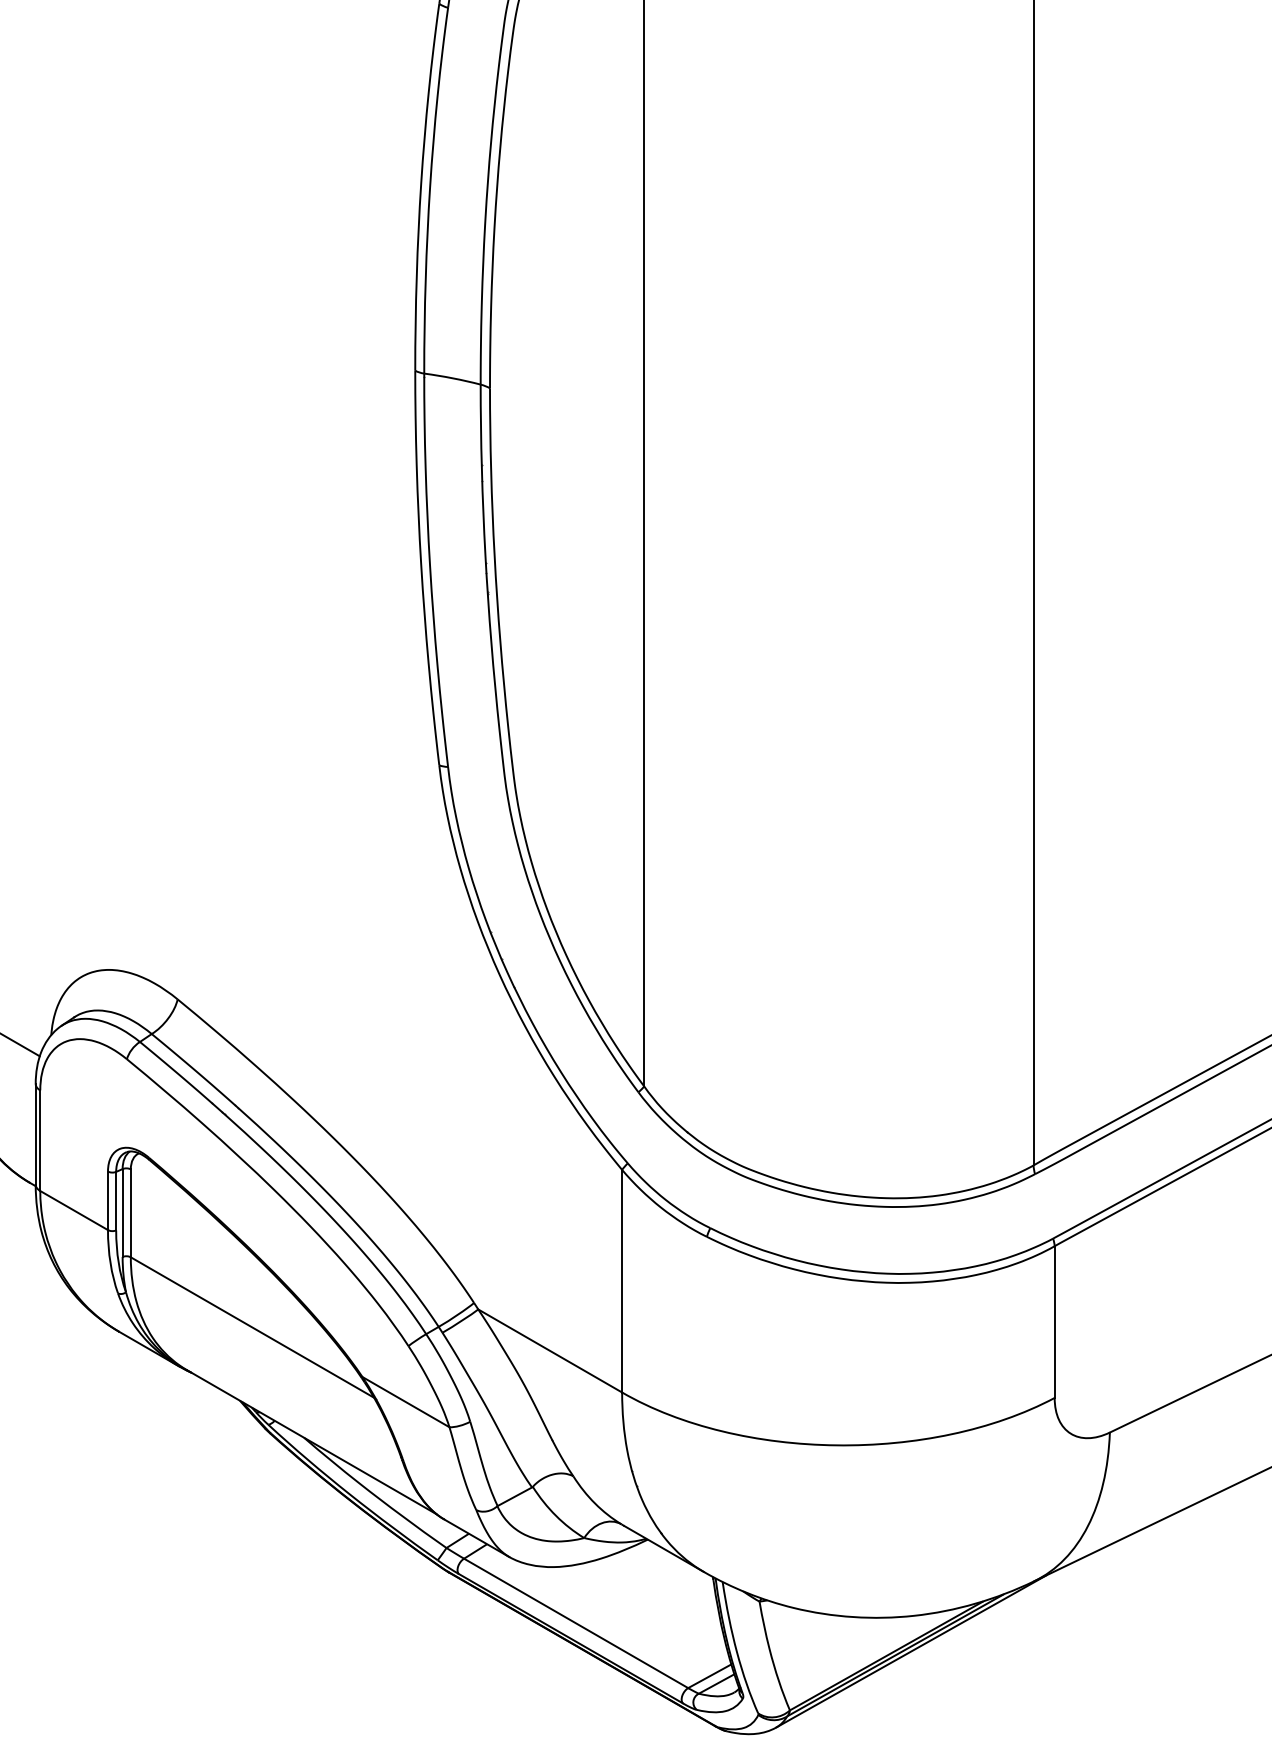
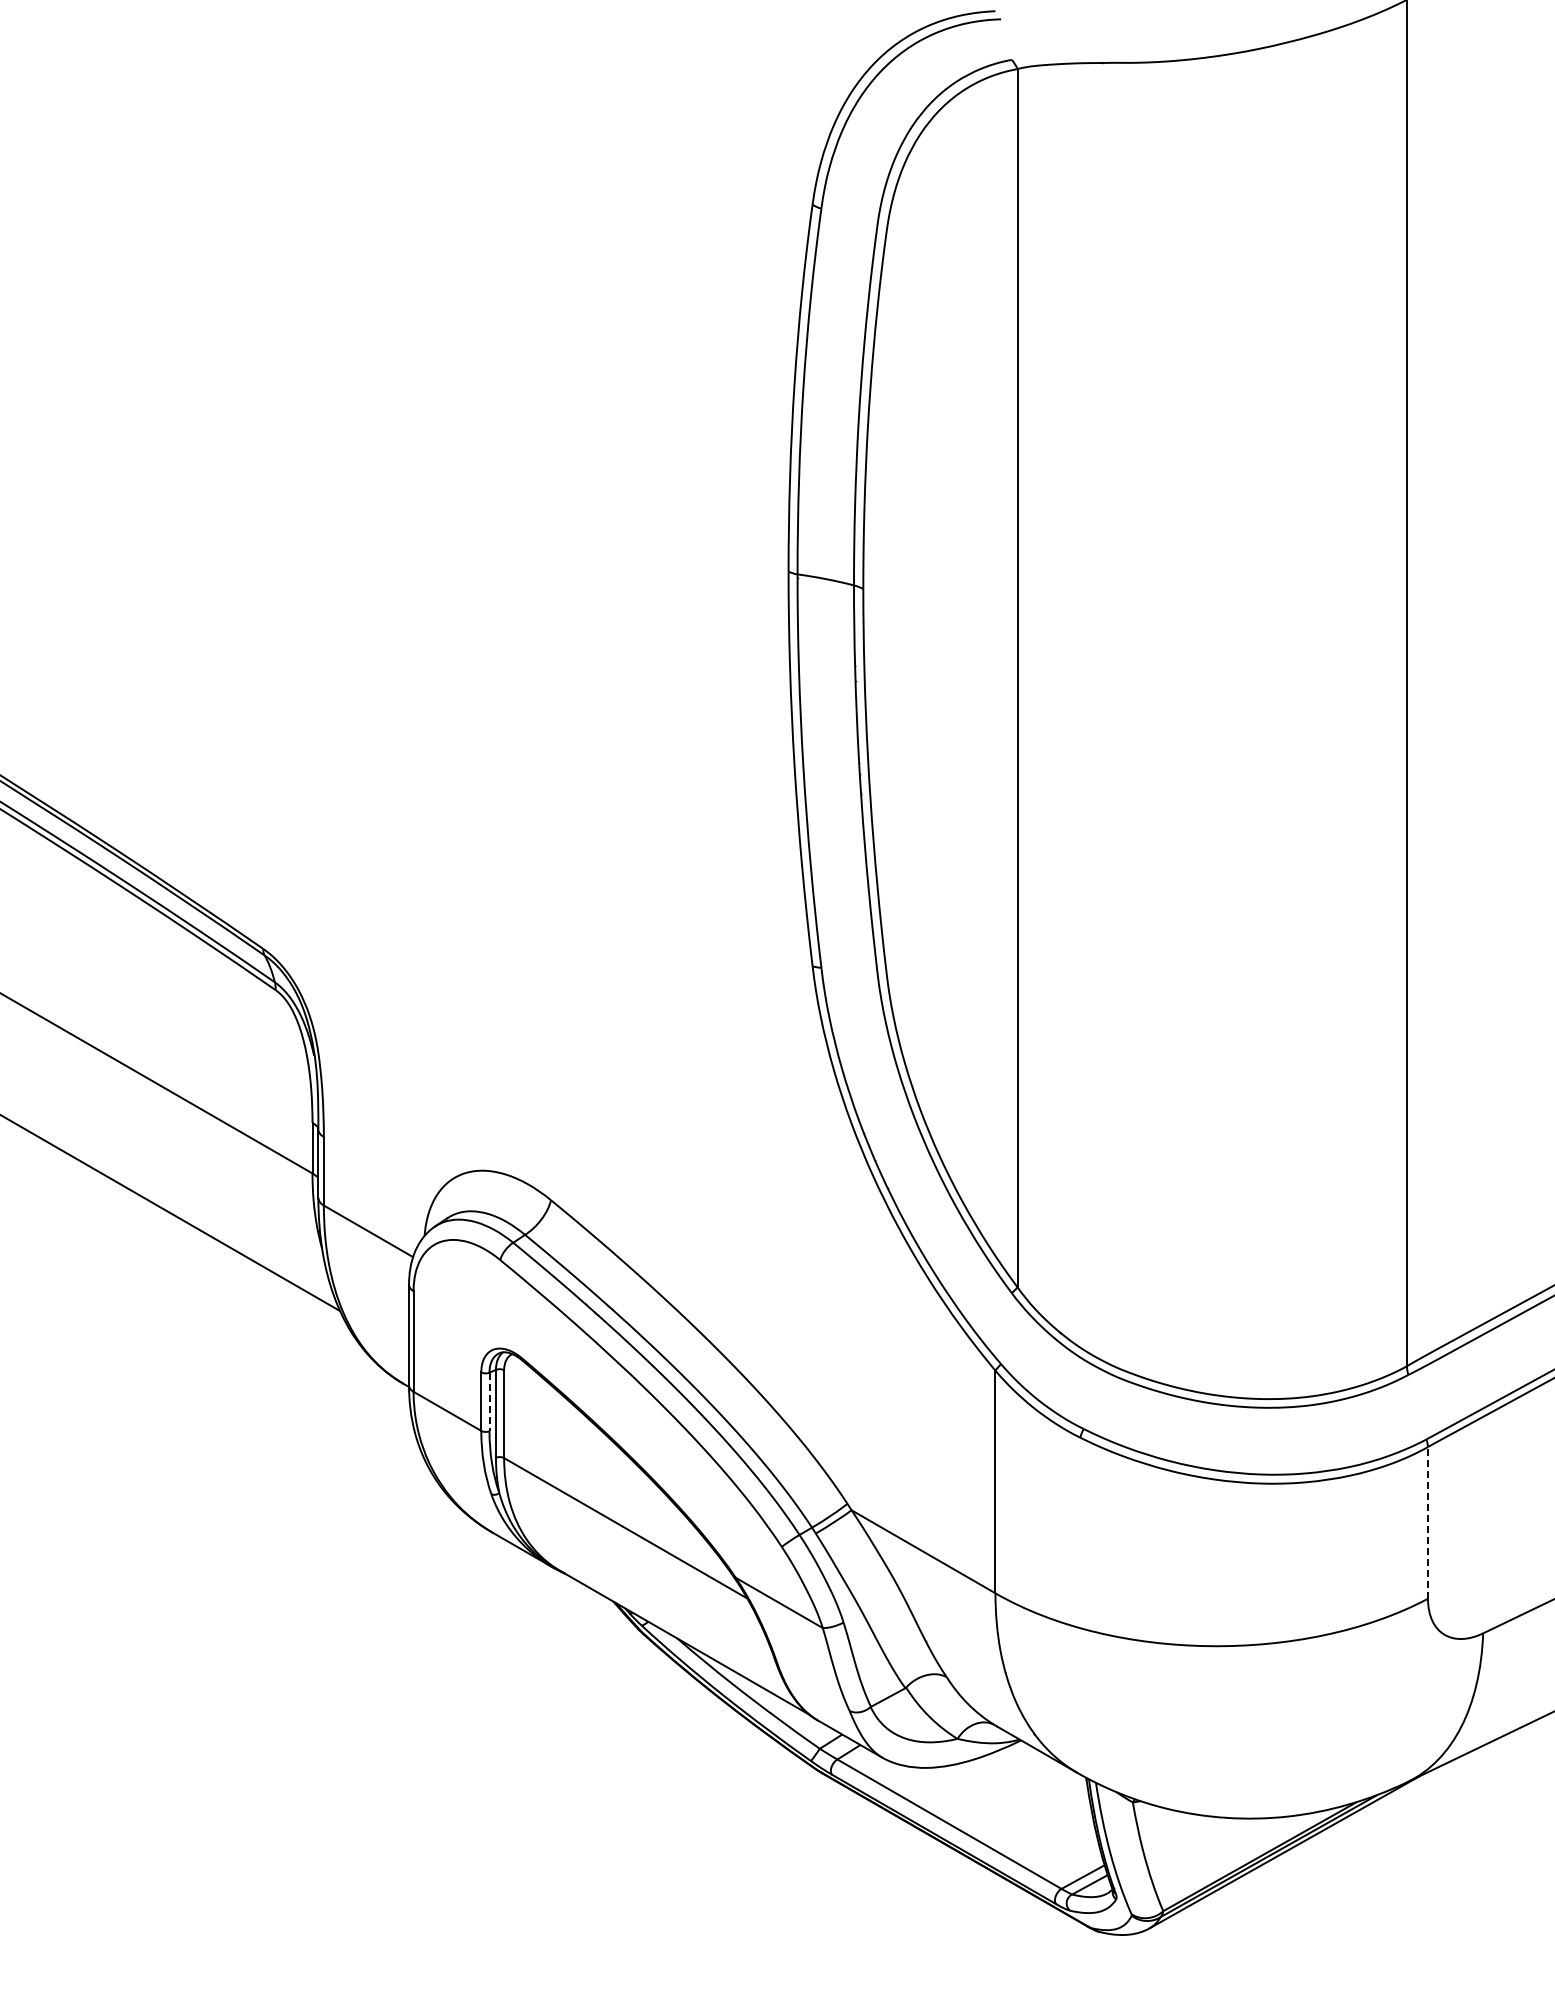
line: (116, 1201) -> (489, 1402), solid -> dashed
line: (1055, 1321) -> (1428, 1522), solid -> dashed

